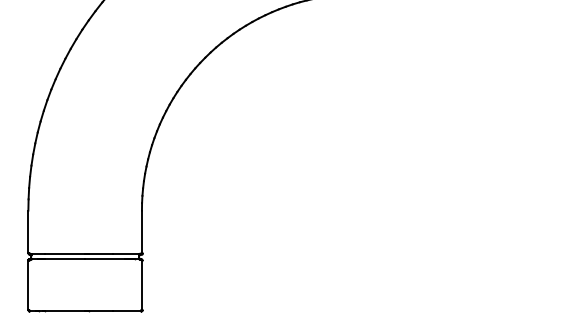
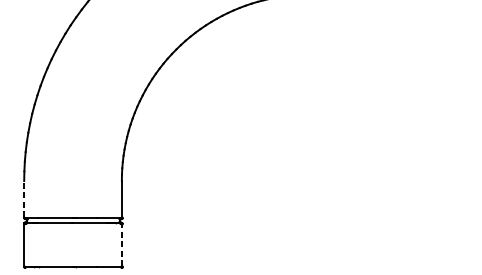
line: (28, 231) -> (24, 198), solid -> dashed
line: (141, 284) -> (121, 244), solid -> dashed

